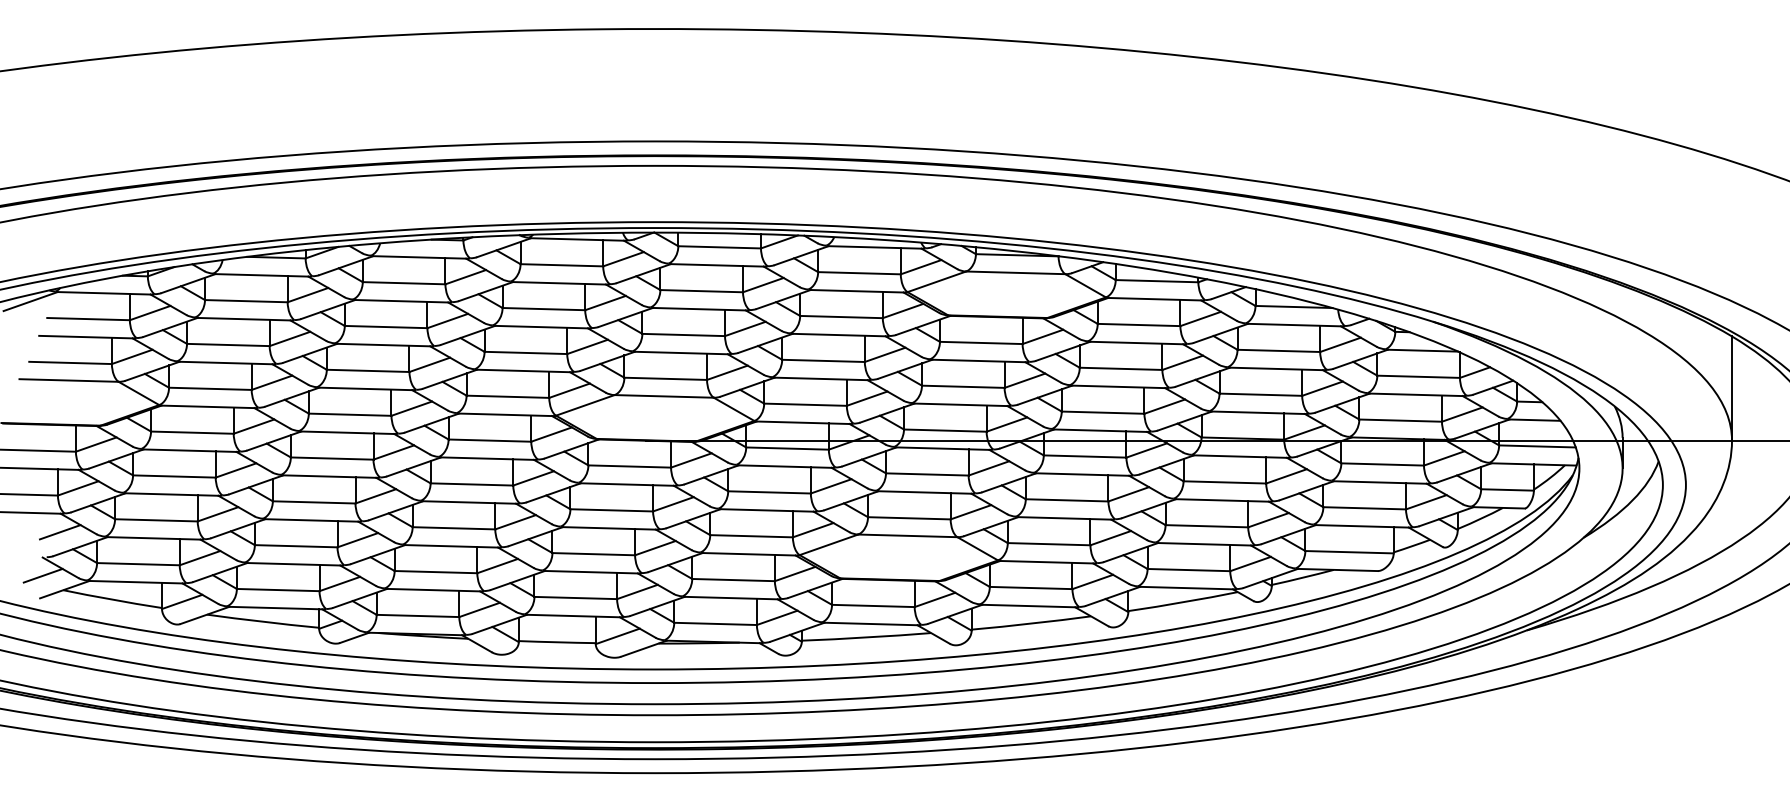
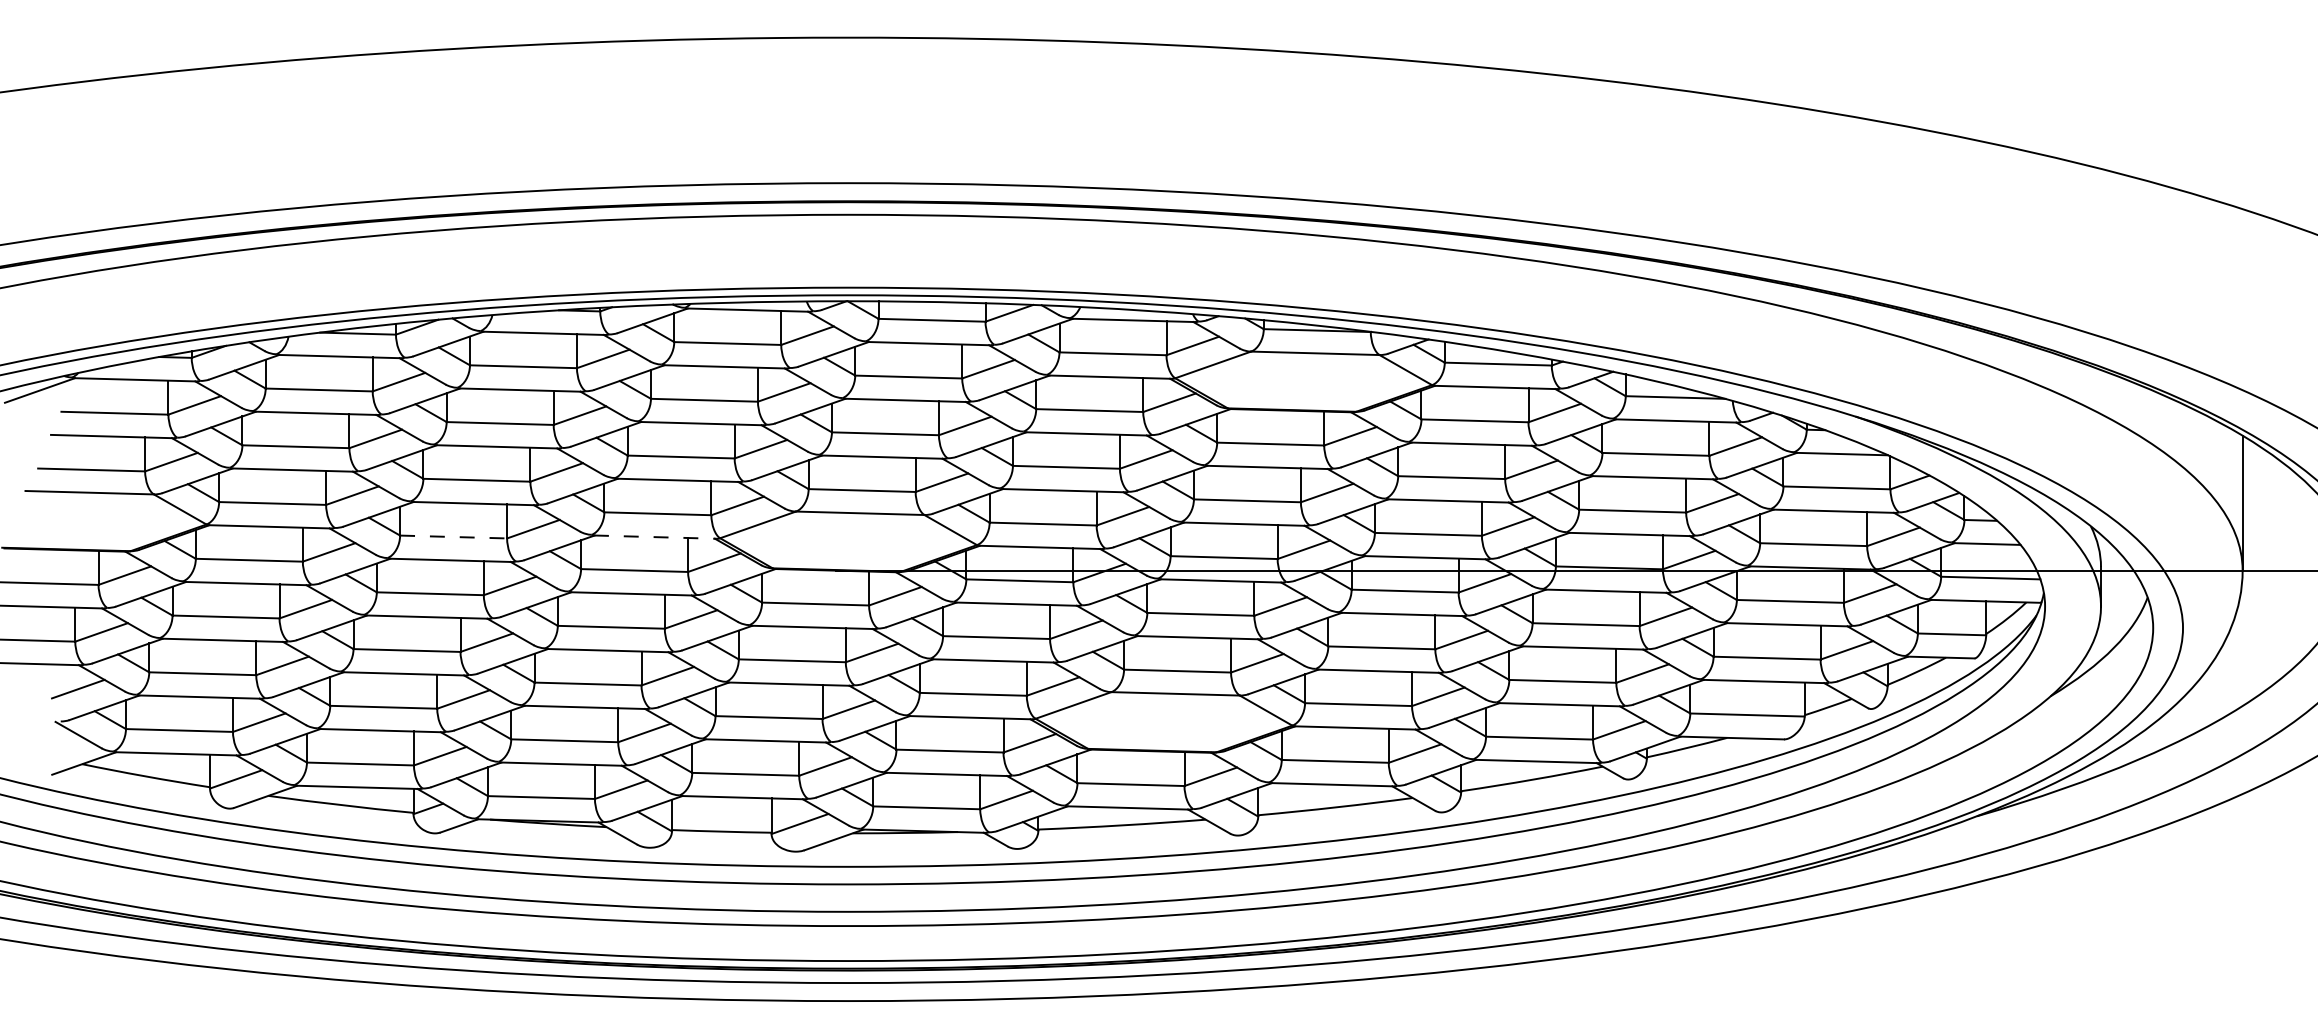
line: (350, 415) -> (453, 537), solid -> dashed
line: (506, 415) -> (655, 537), solid -> dashed
line: (43, 575) -> (56, 745), removed

